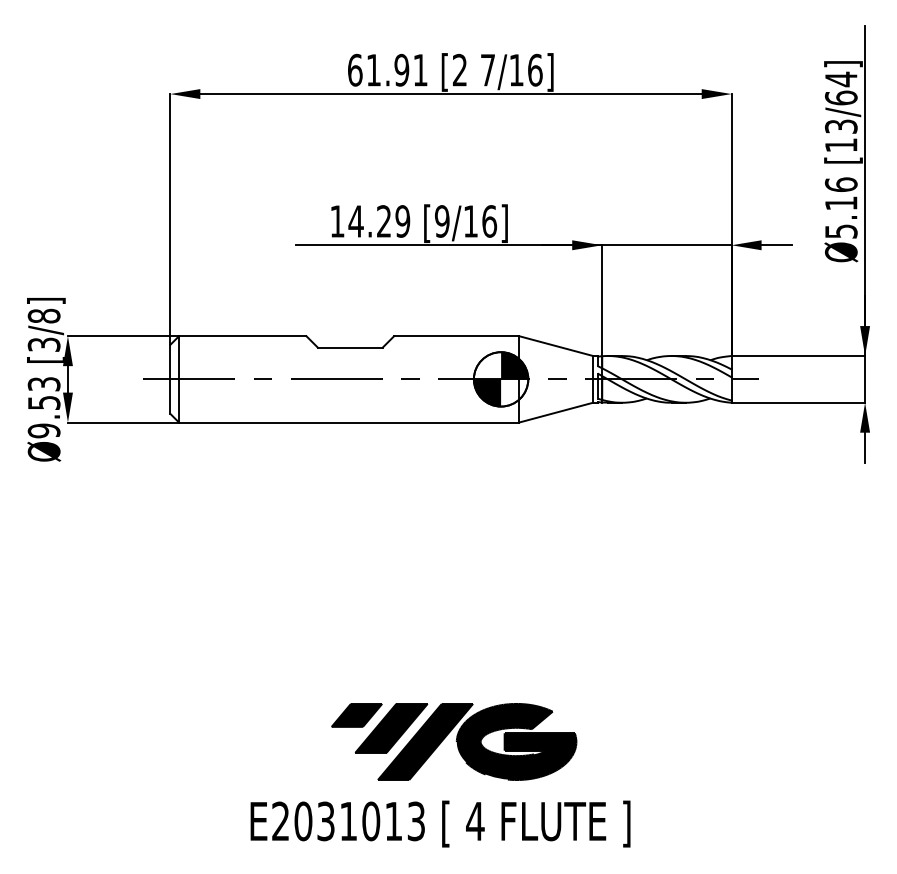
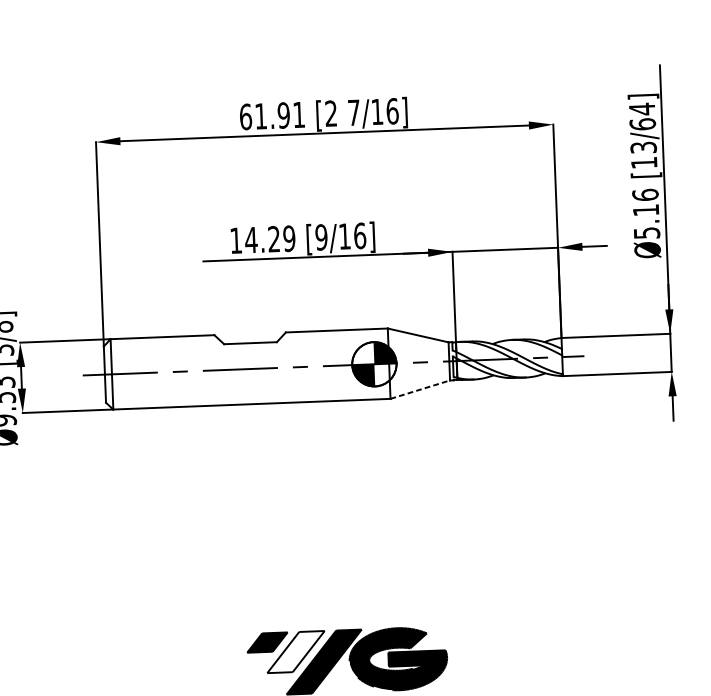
line: (556, 412) -> (420, 389), solid -> dashed
fill: (391, 727) -> (295, 651), removed

